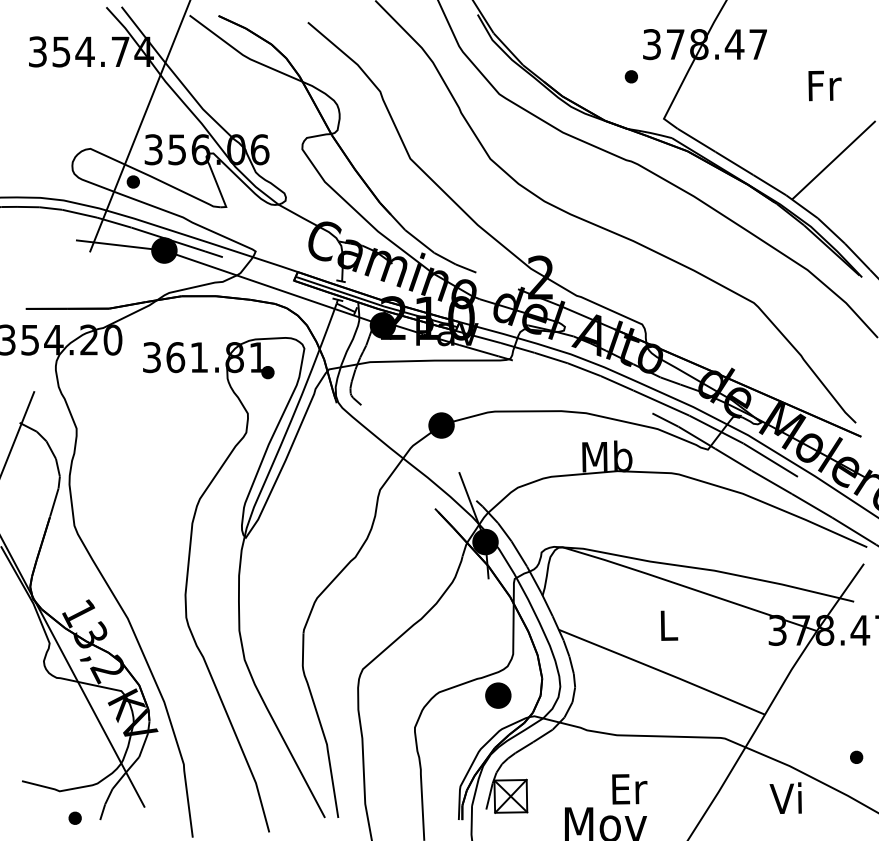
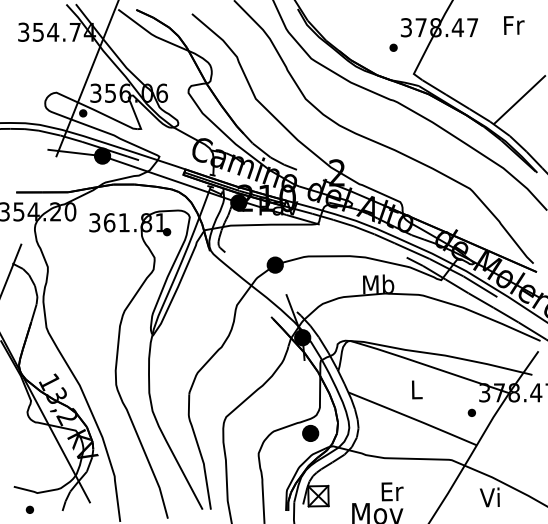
text: (825, 85) -> (514, 25), moved
part: (855, 756) -> (471, 412), moved
part: (74, 817) -> (29, 509), moved

